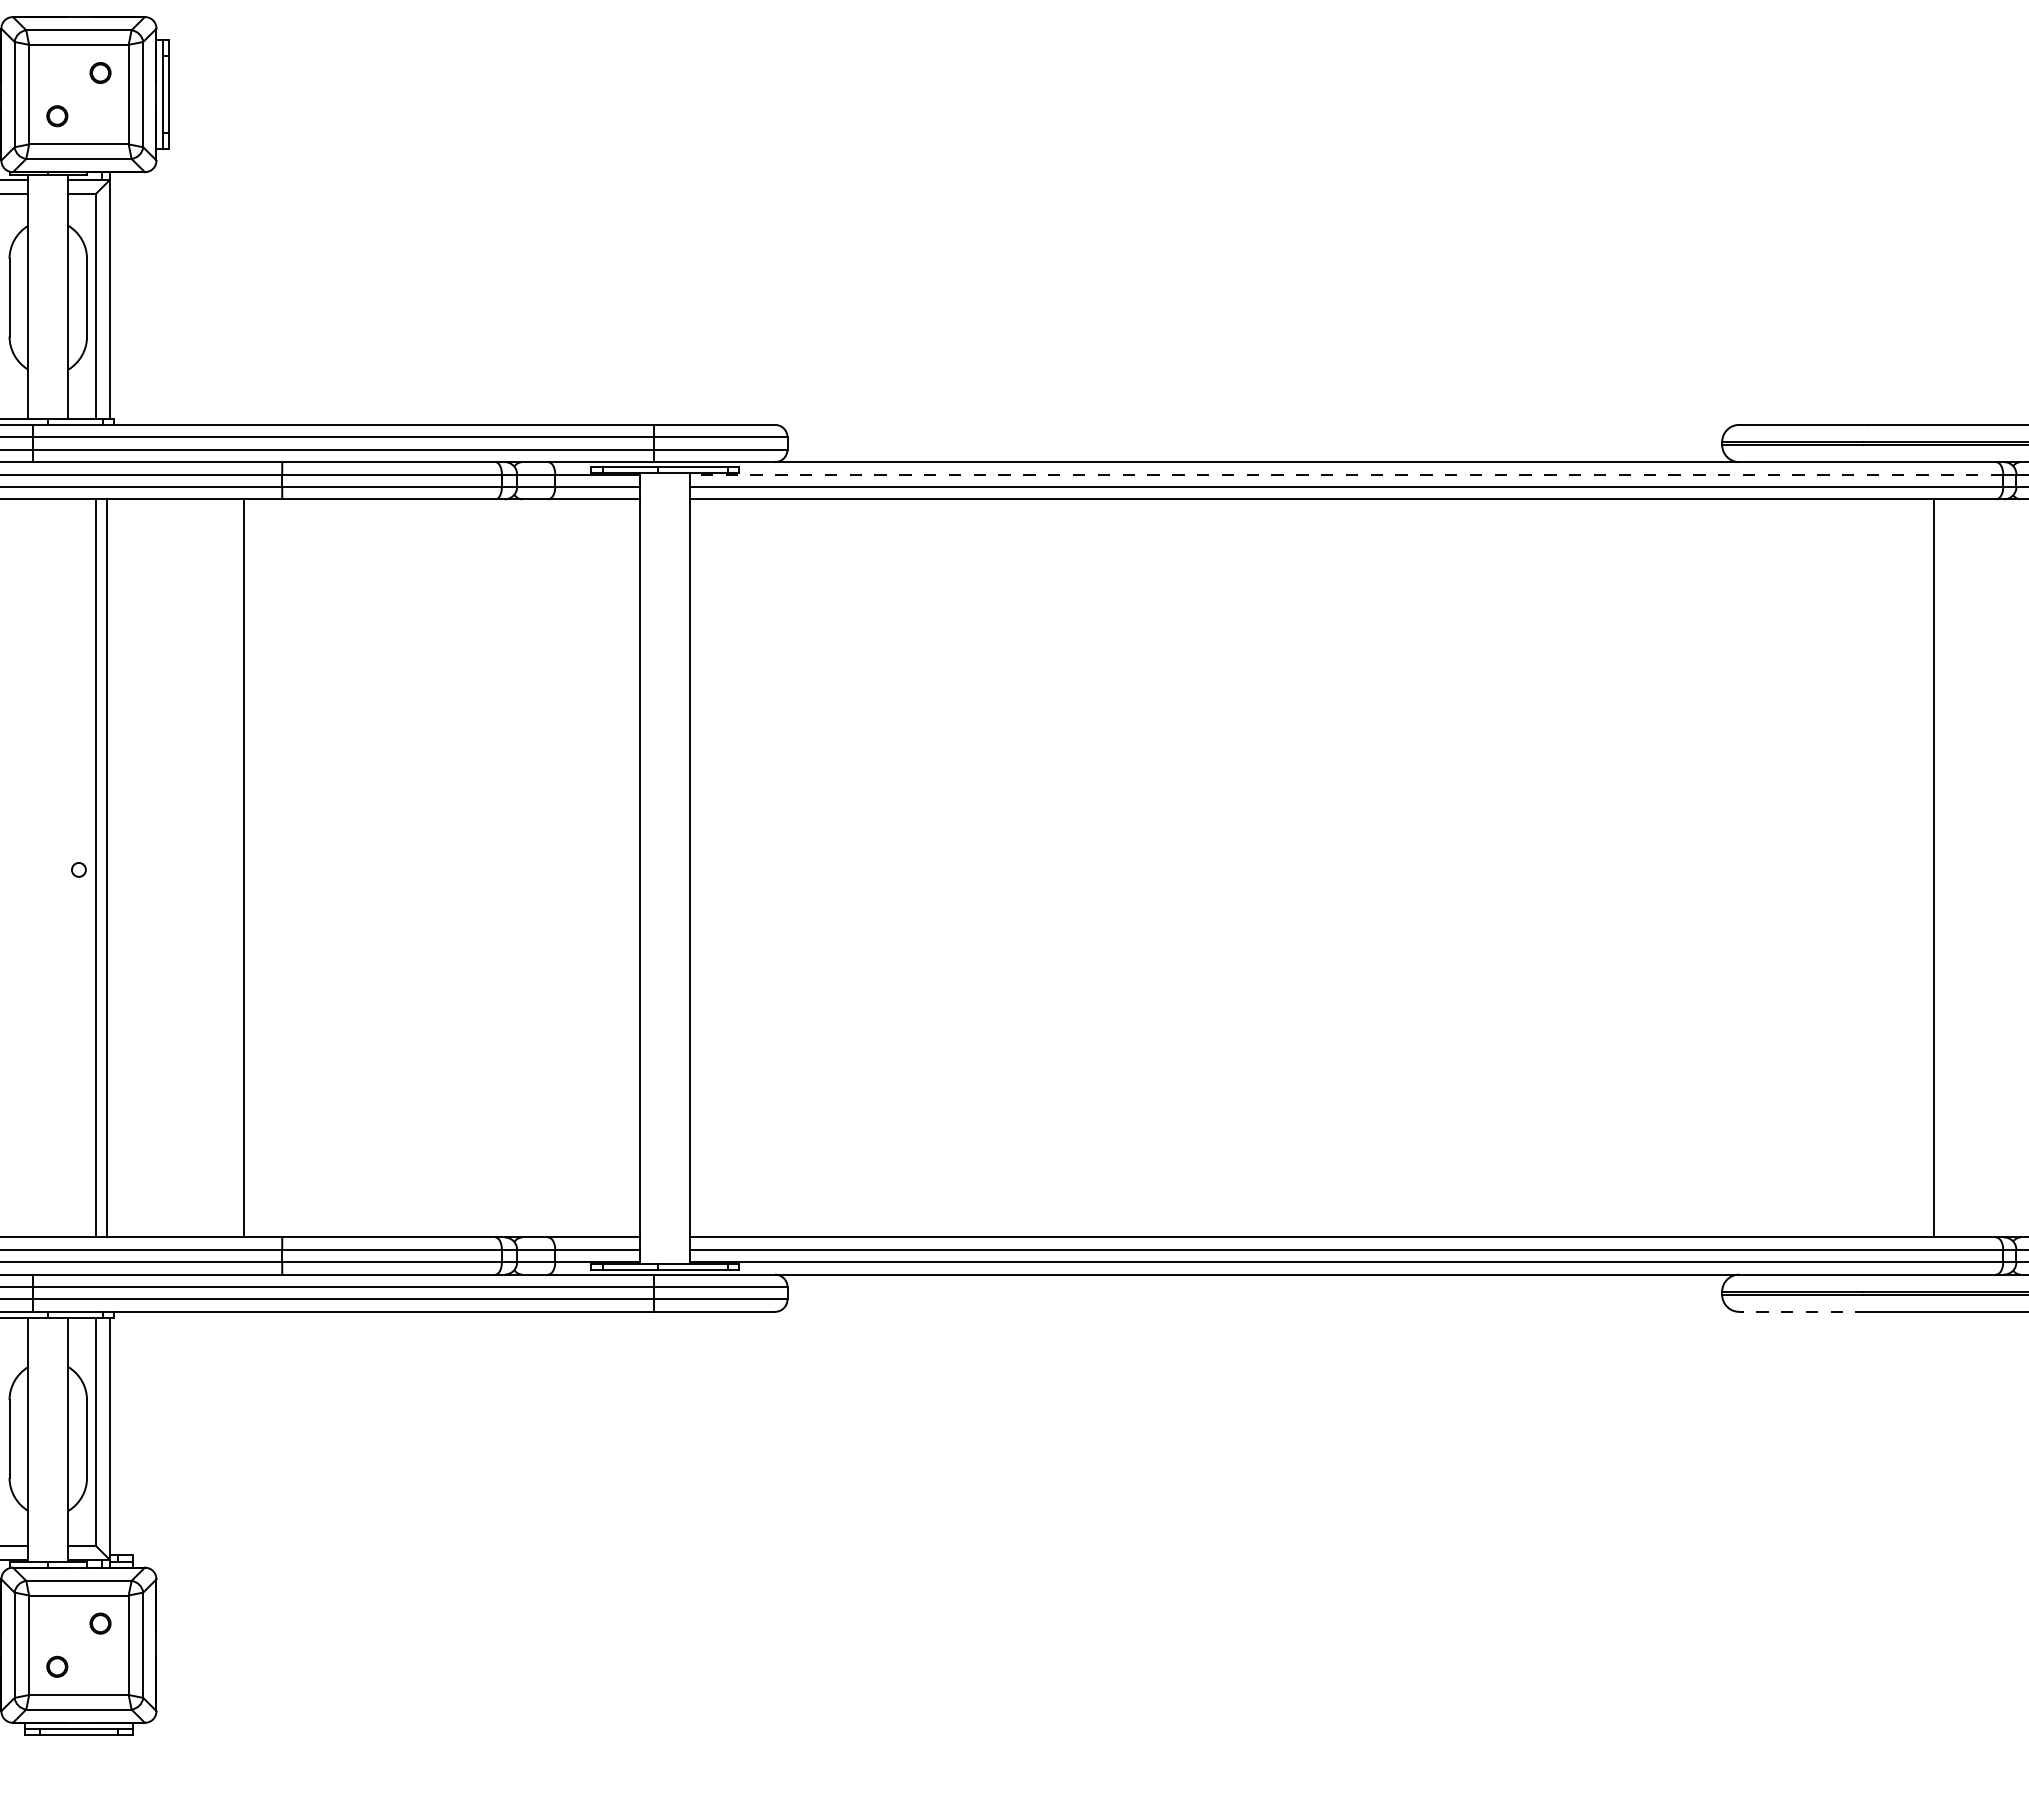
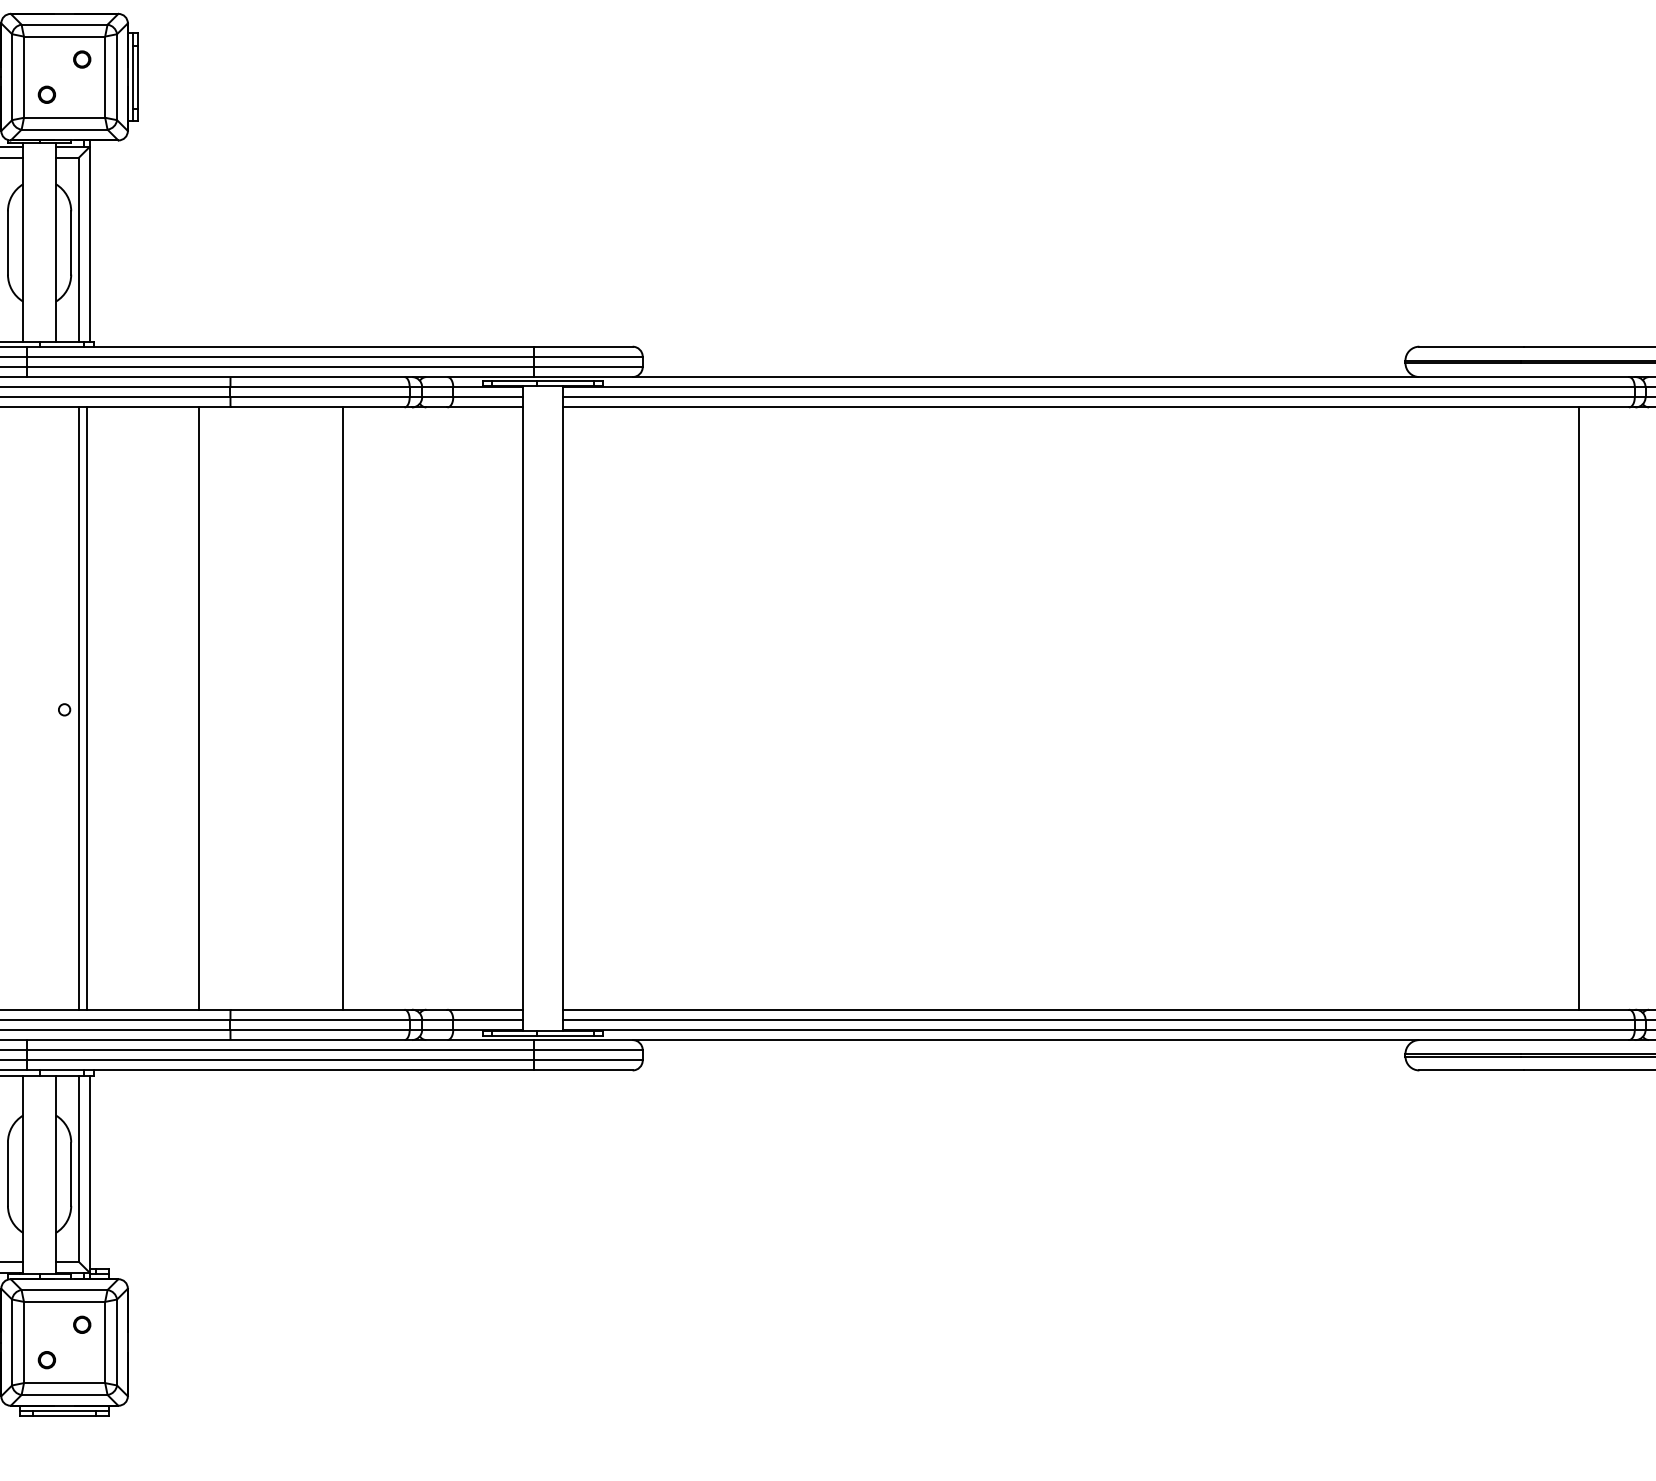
line: (1347, 474) -> (1099, 387), dashed -> solid
line: (419, 868) -> (342, 708), added
line: (1803, 1311) -> (1471, 1070), dashed -> solid

